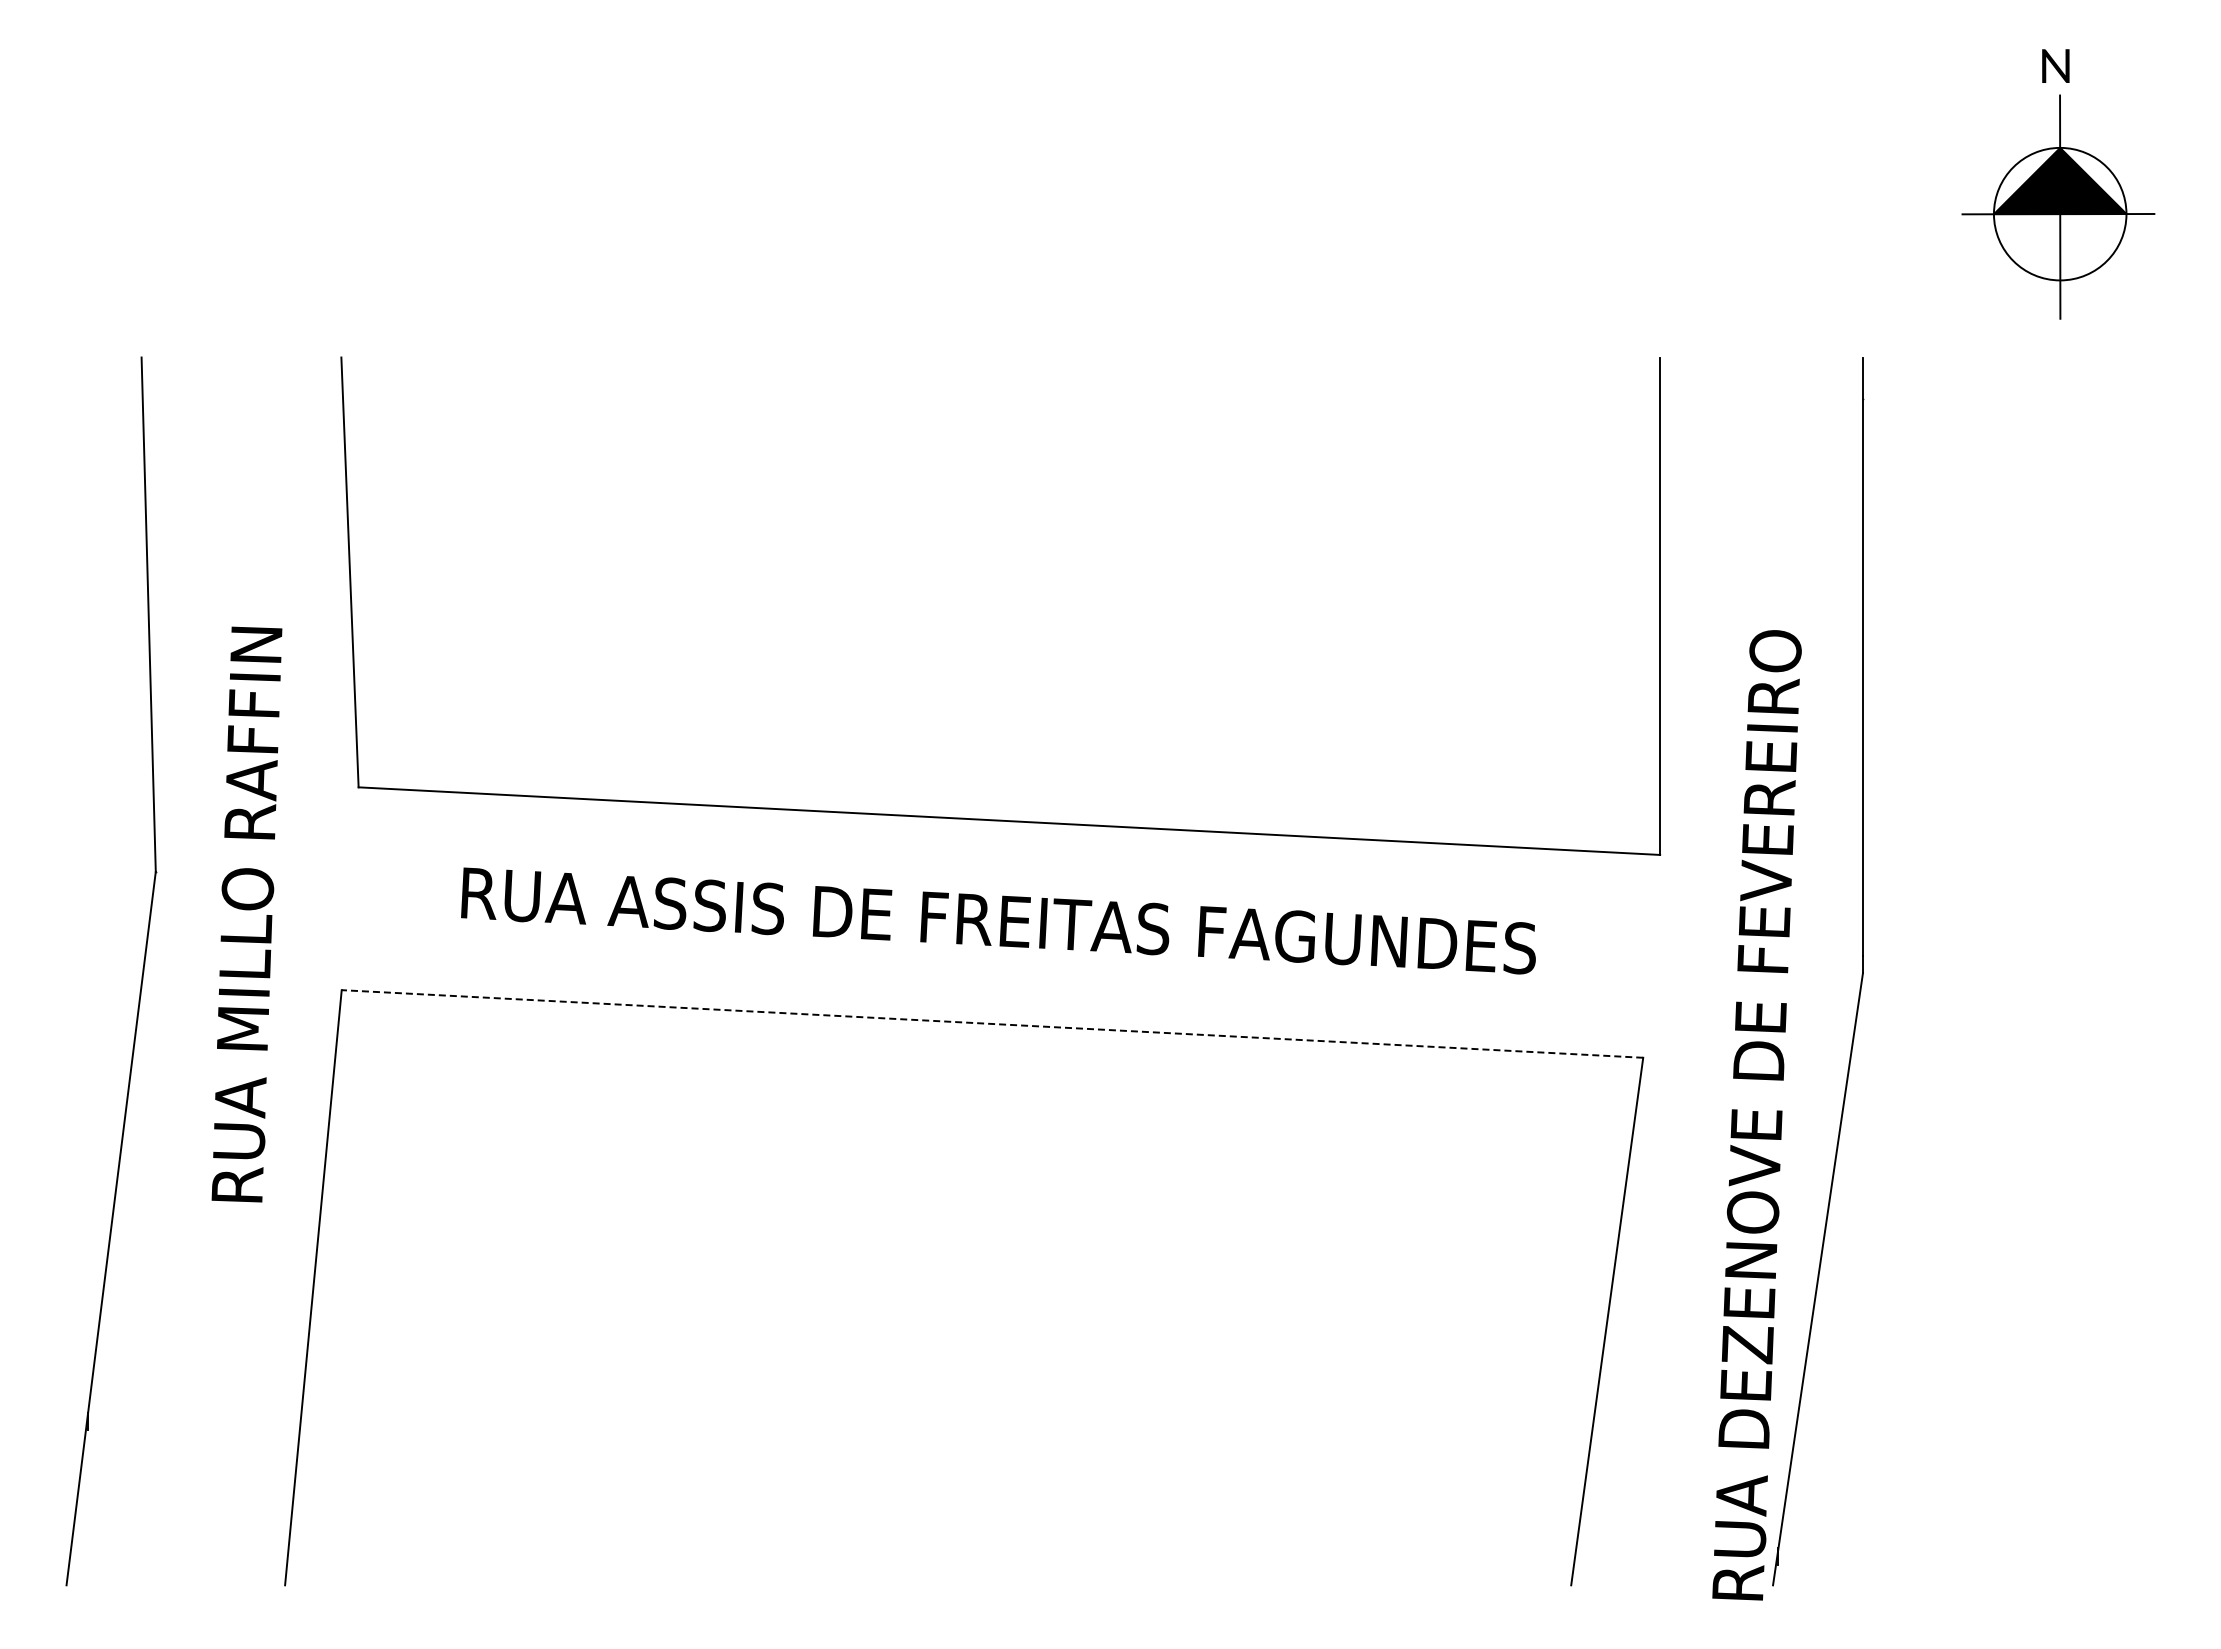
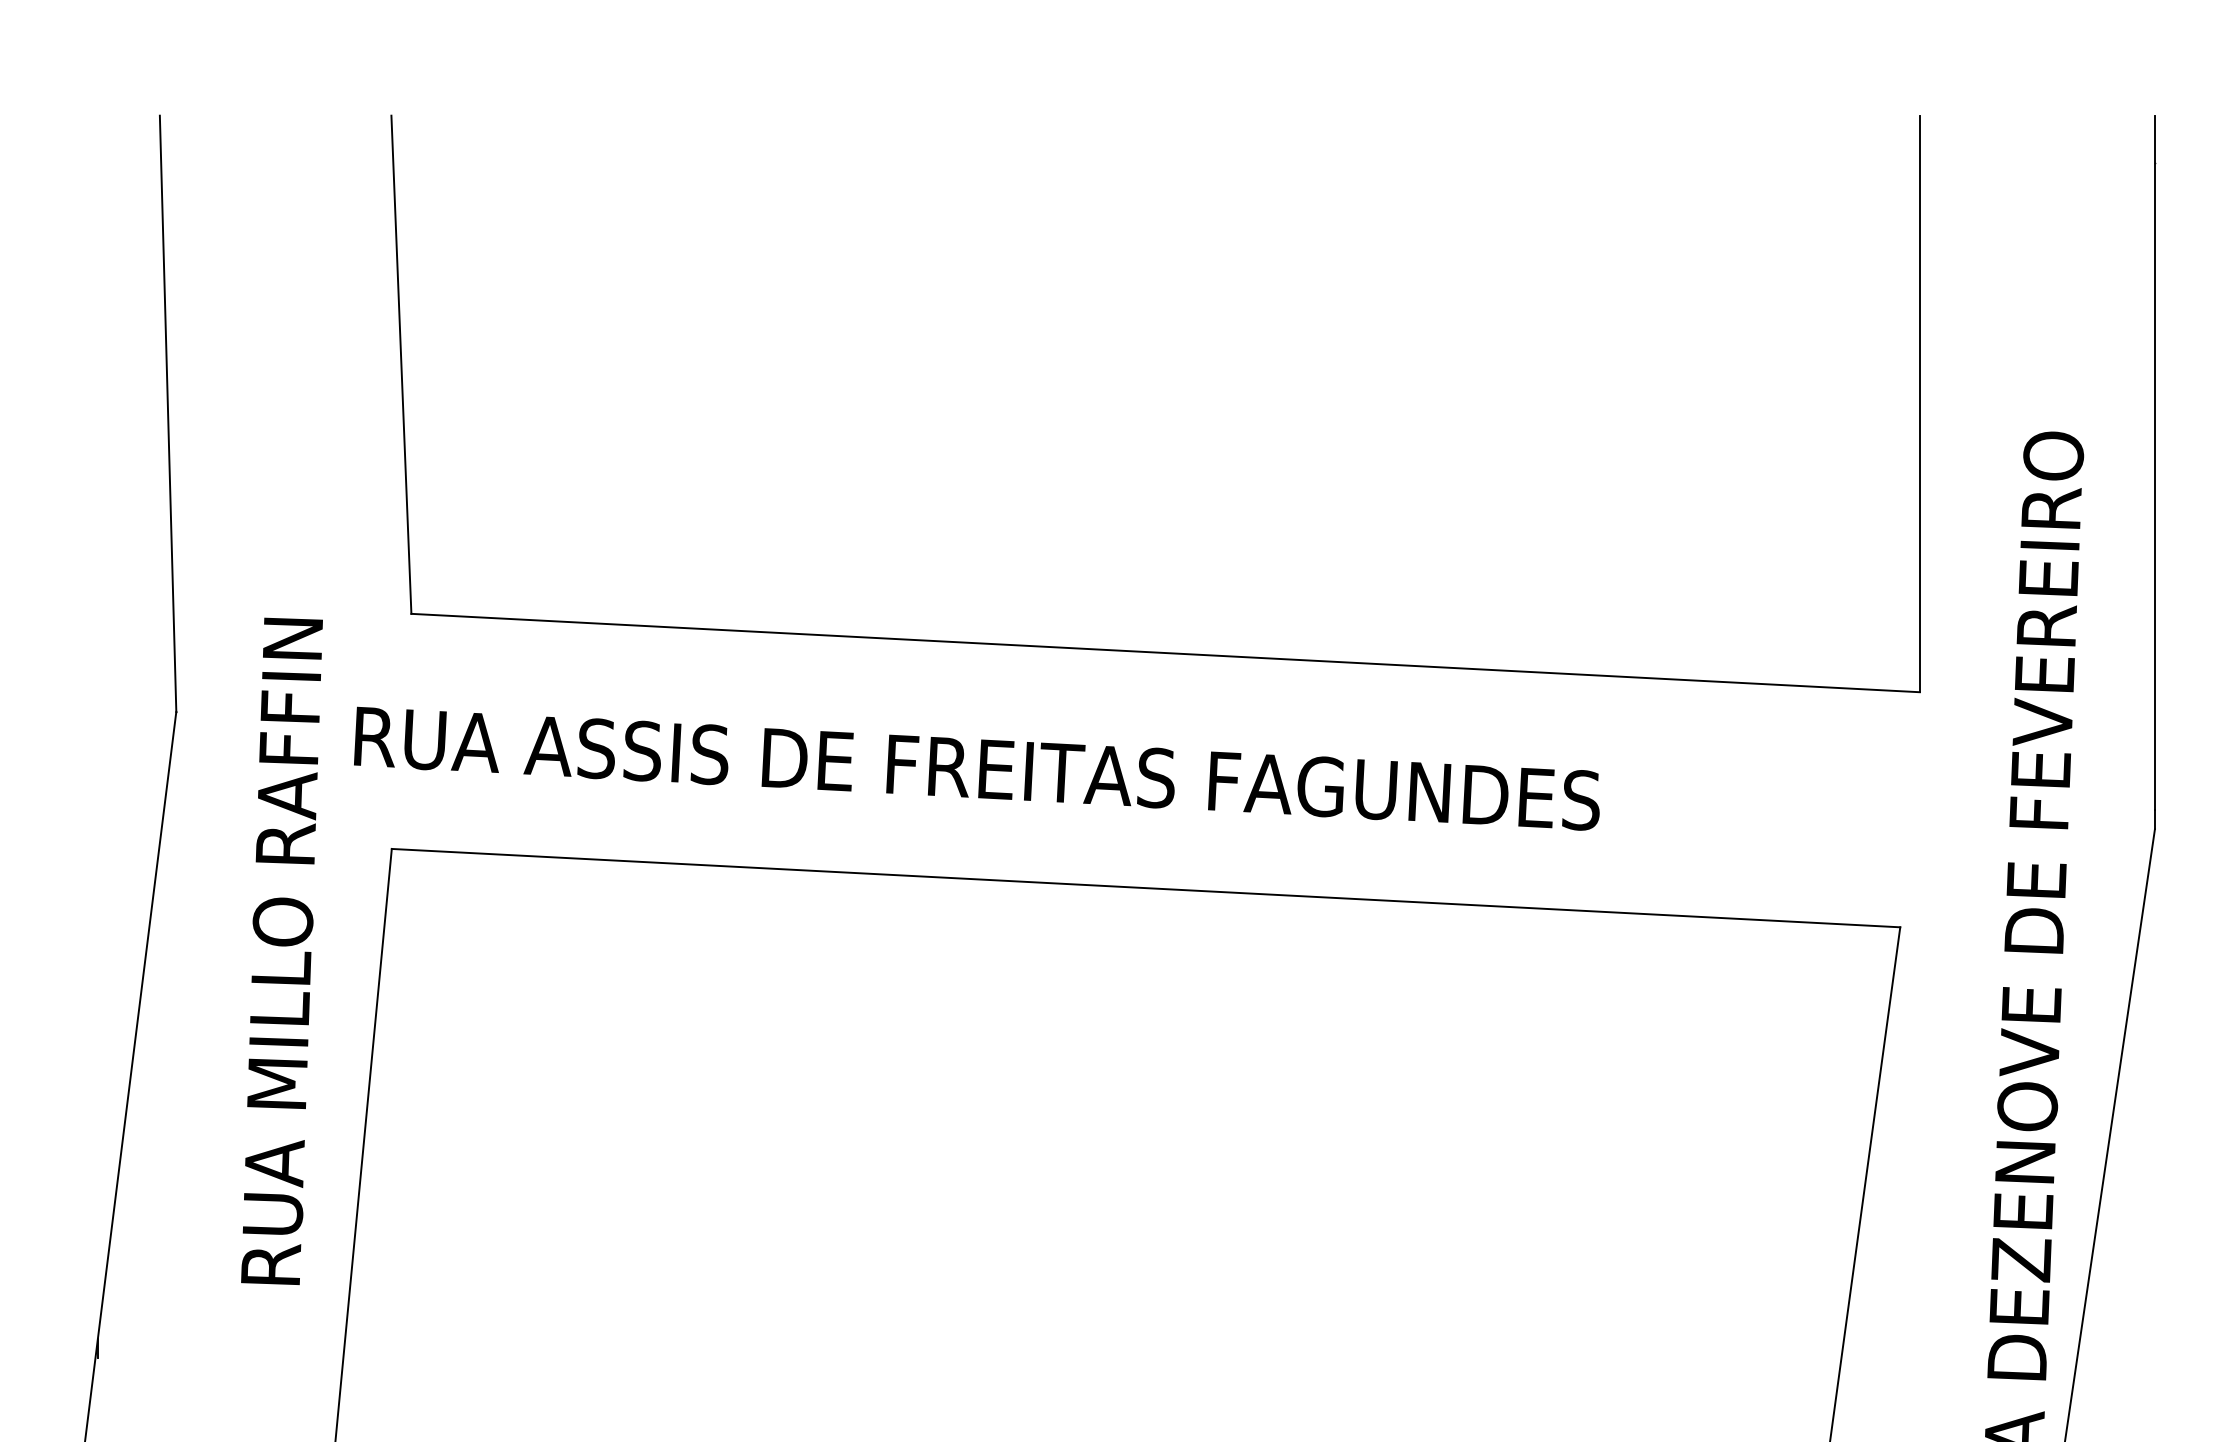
text: (246, 914) -> (281, 951), moved
text: (998, 920) -> (976, 768), moved
line: (992, 1023) -> (1146, 887), dashed -> solid

